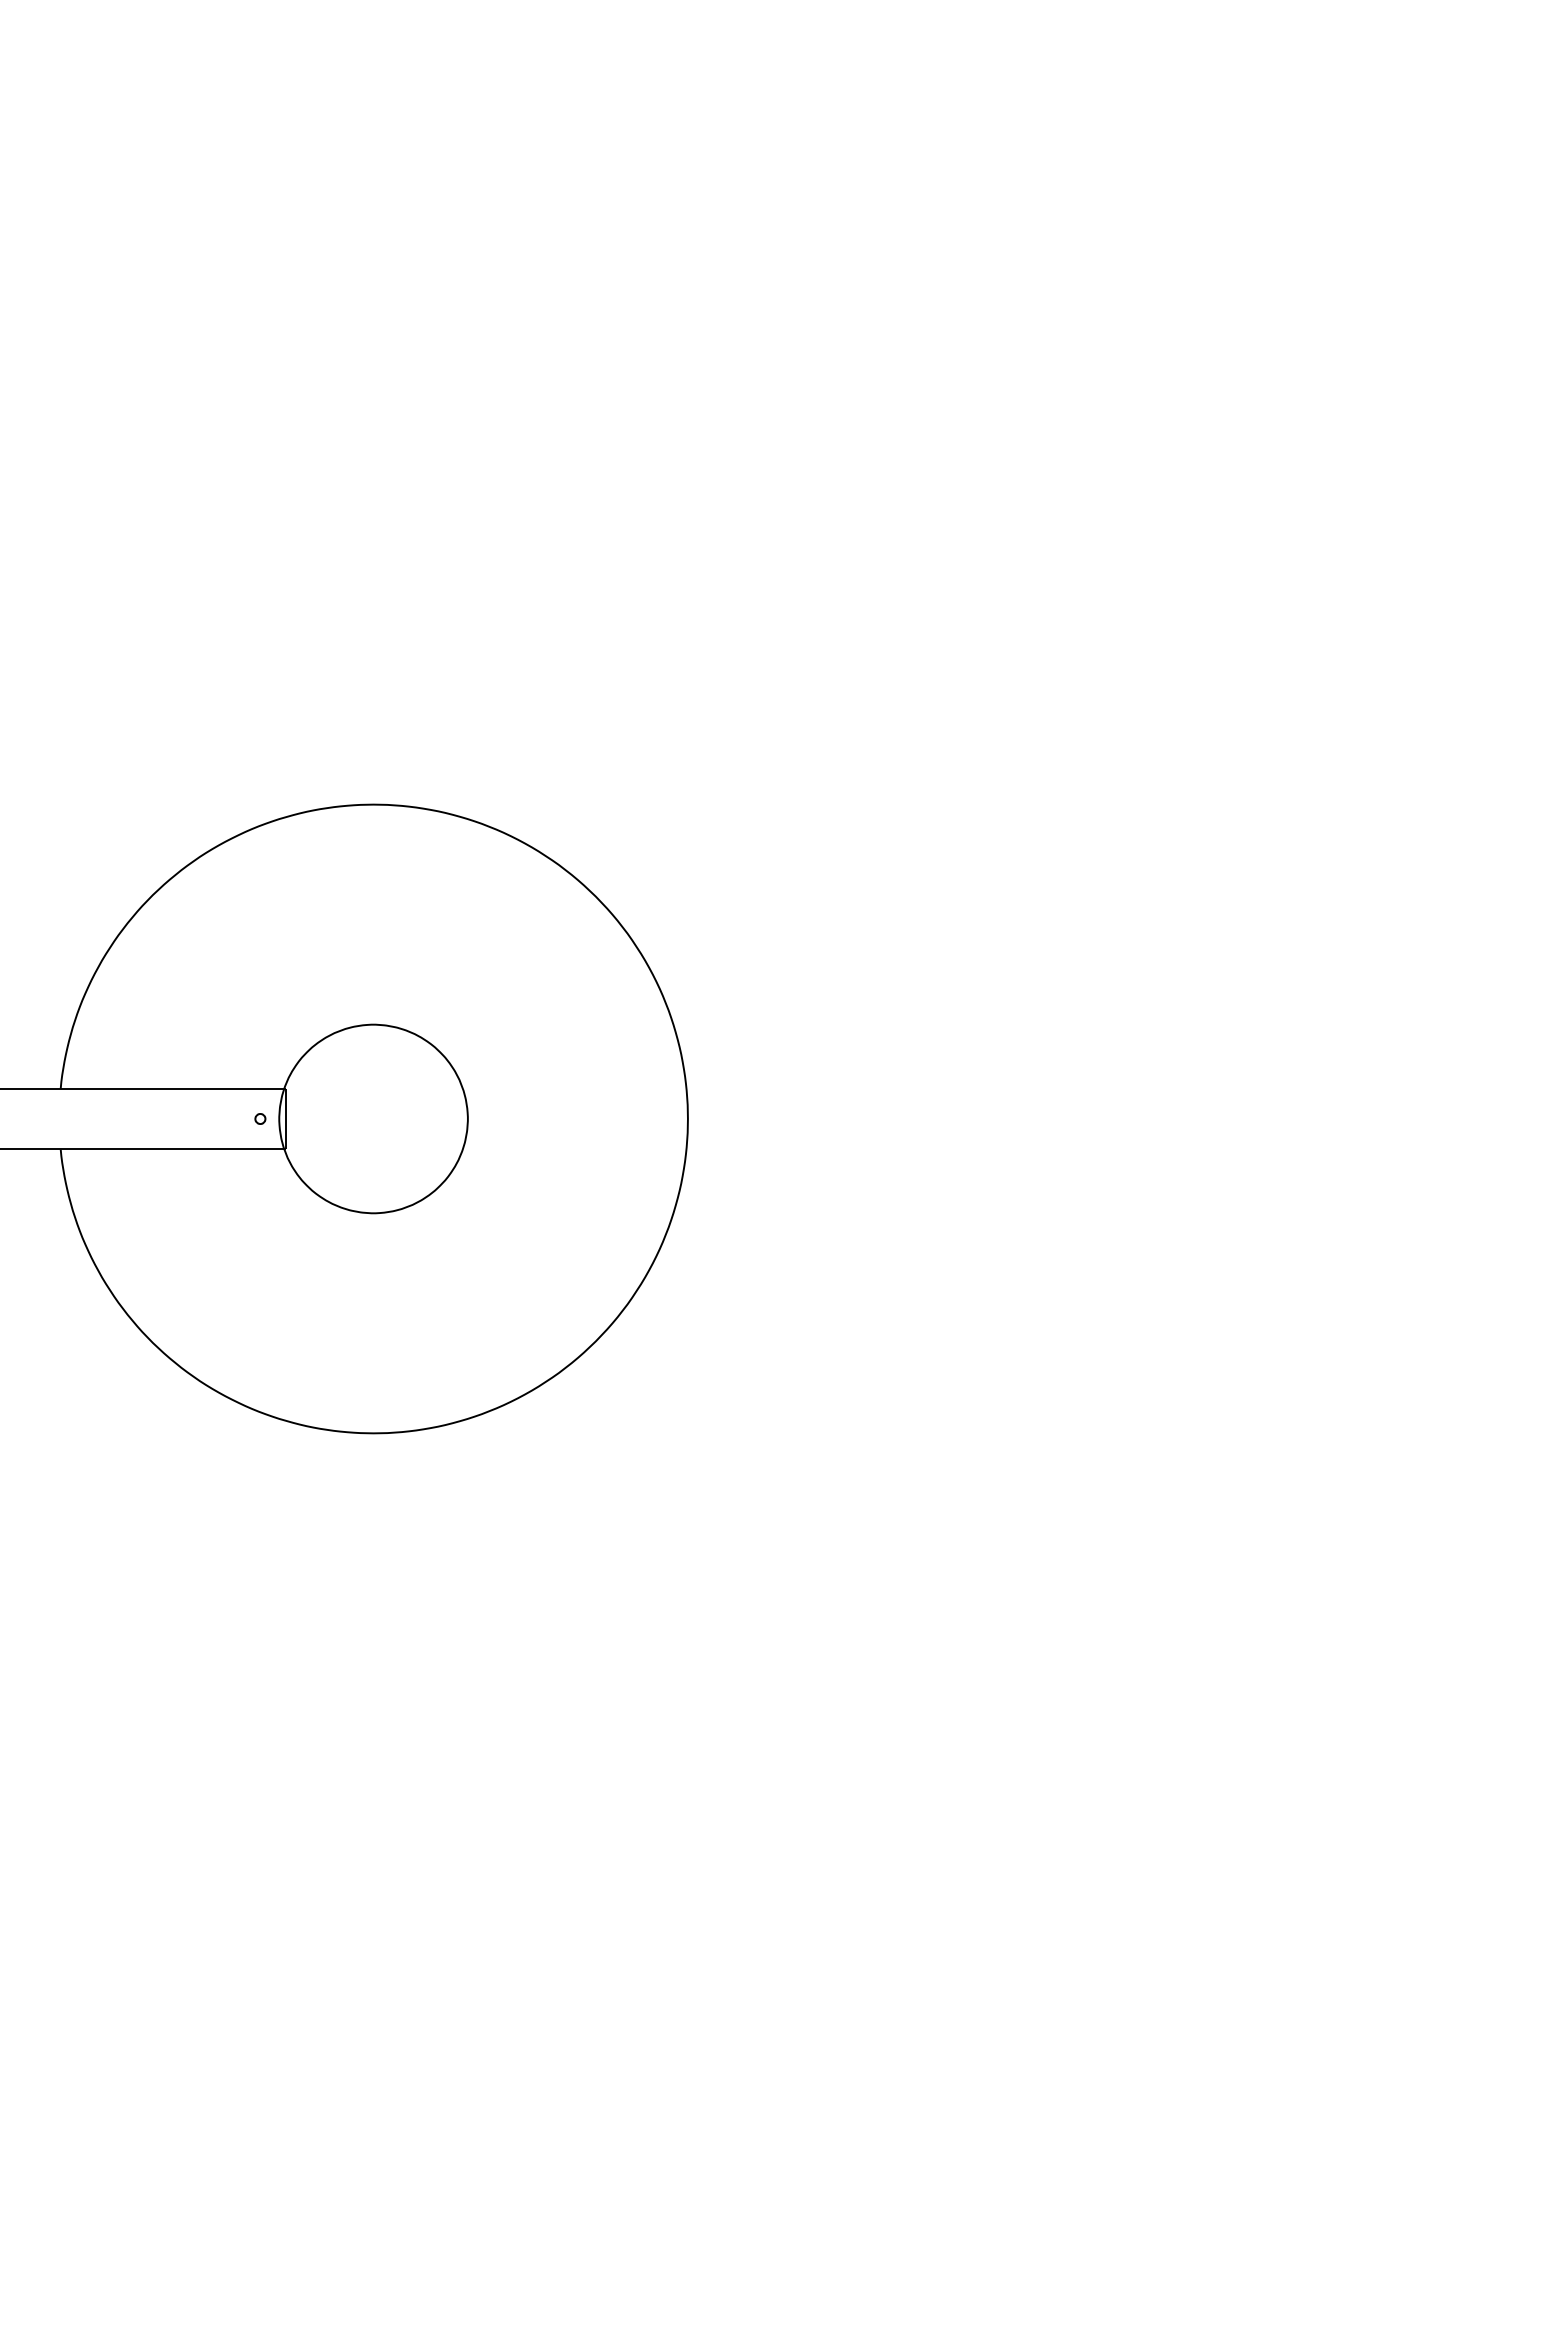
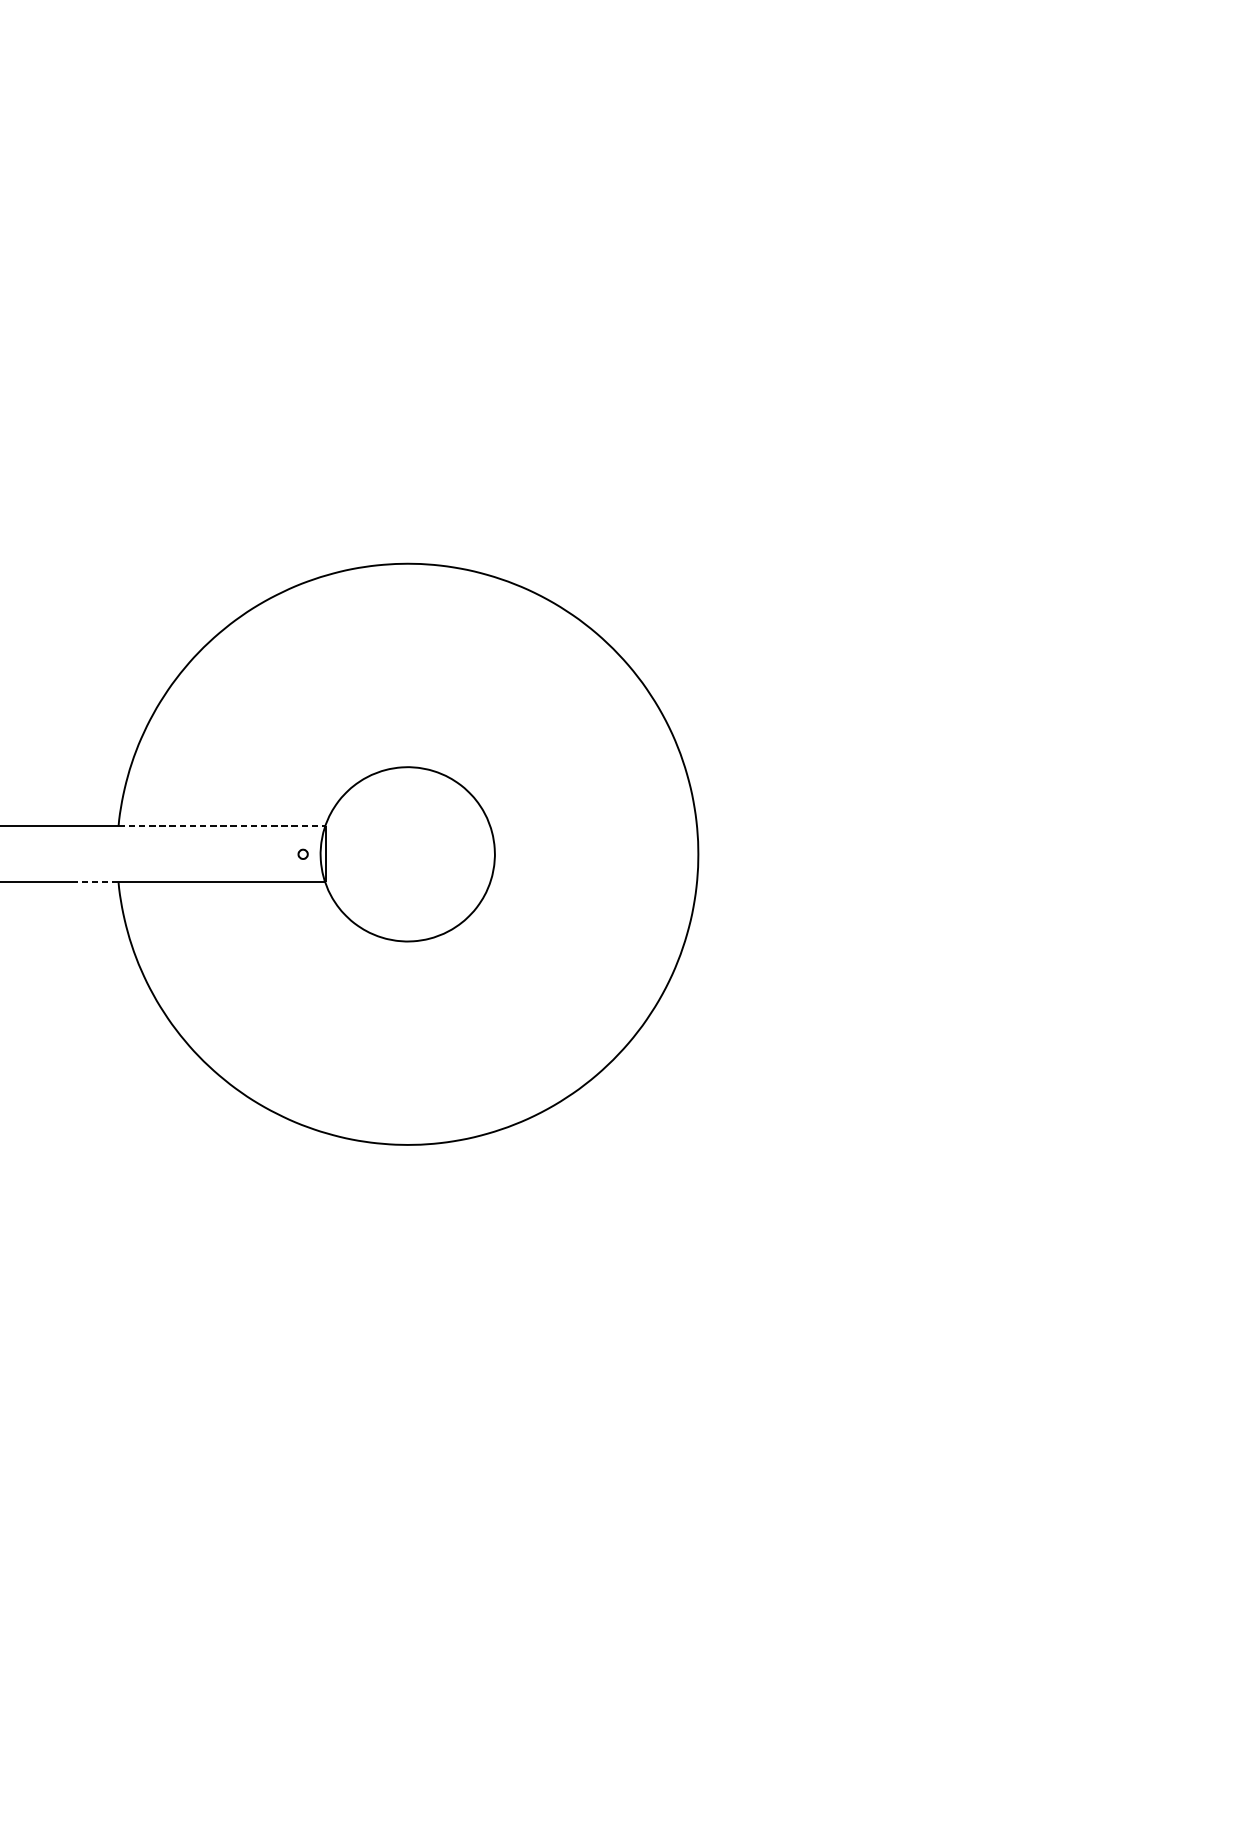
line: (172, 1088) -> (221, 826), solid -> dashed
line: (34, 1149) -> (94, 882), solid -> dashed

